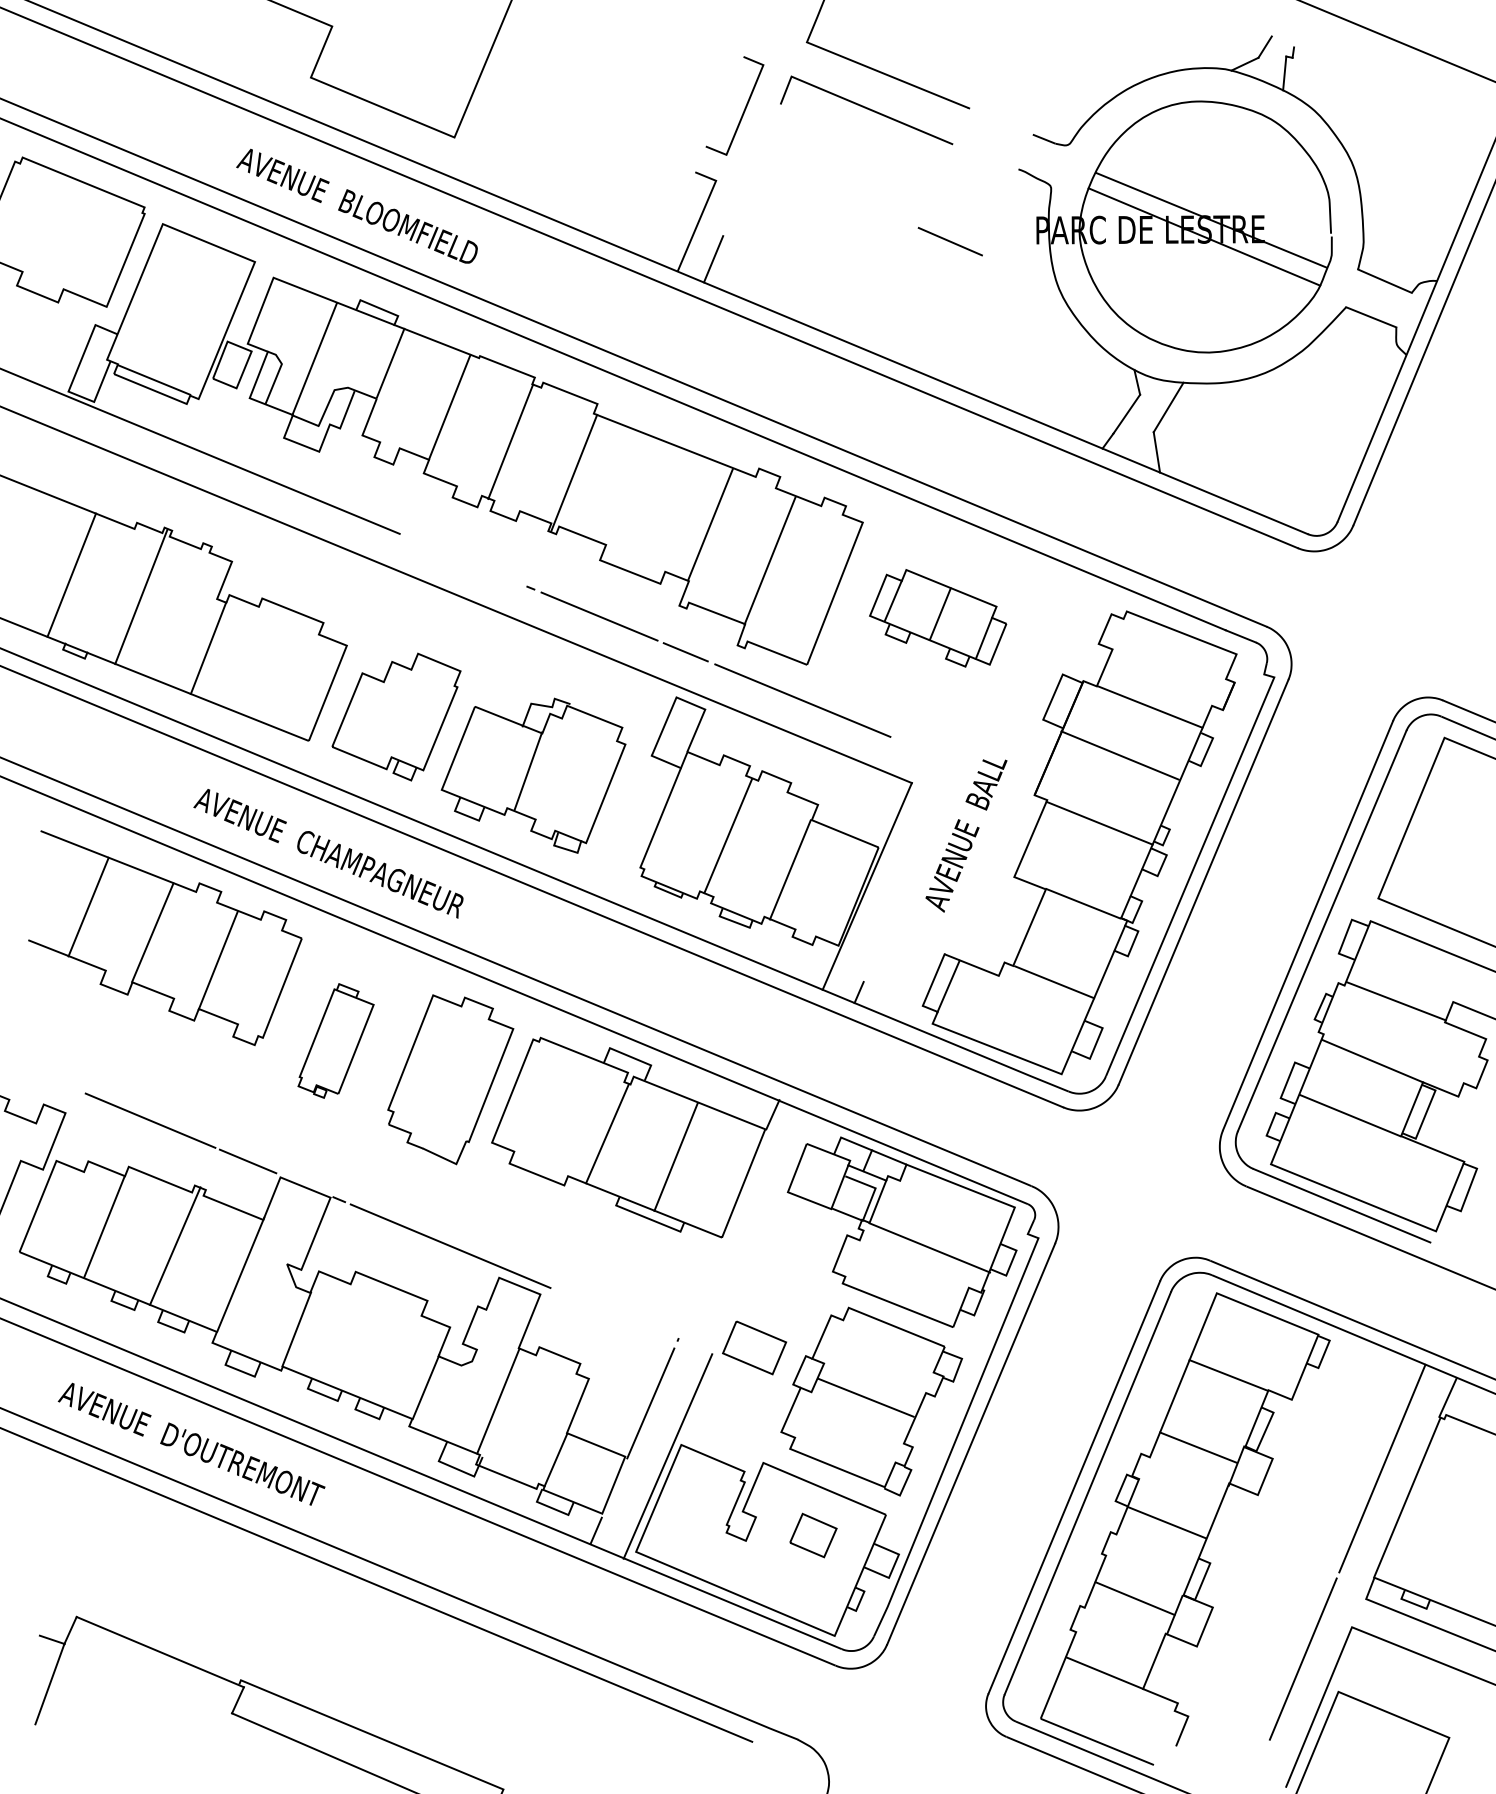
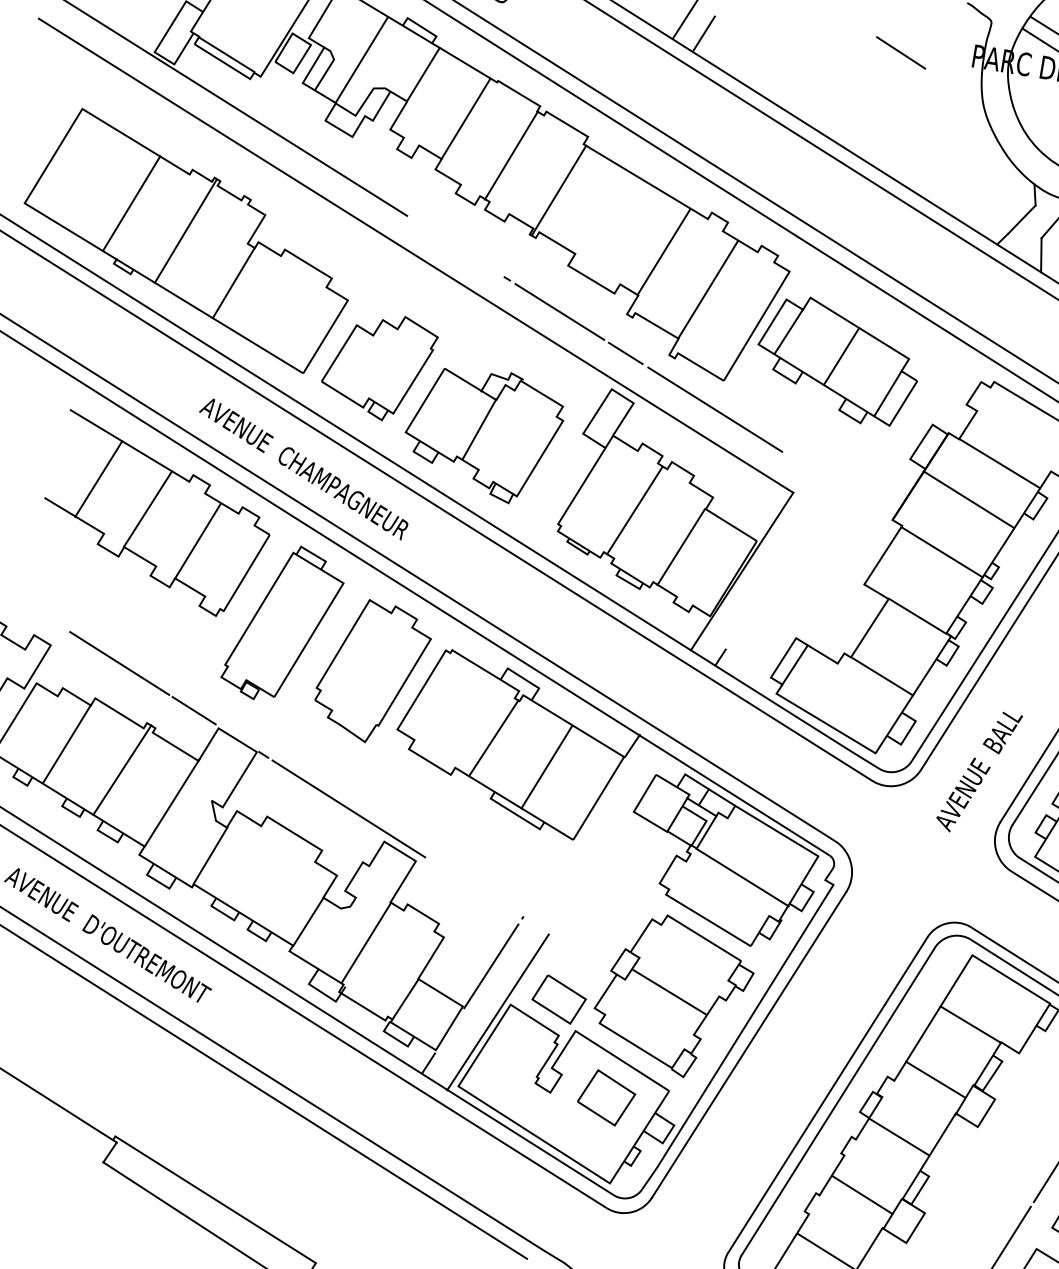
part: (937, 618) -> (837, 361), size x1.43
text: (966, 835) -> (978, 772), moved
part: (335, 1040) -> (283, 623), size x1.67
part: (754, 1347) -> (559, 999), moved
part: (813, 1535) -> (606, 1097), size x1.43

